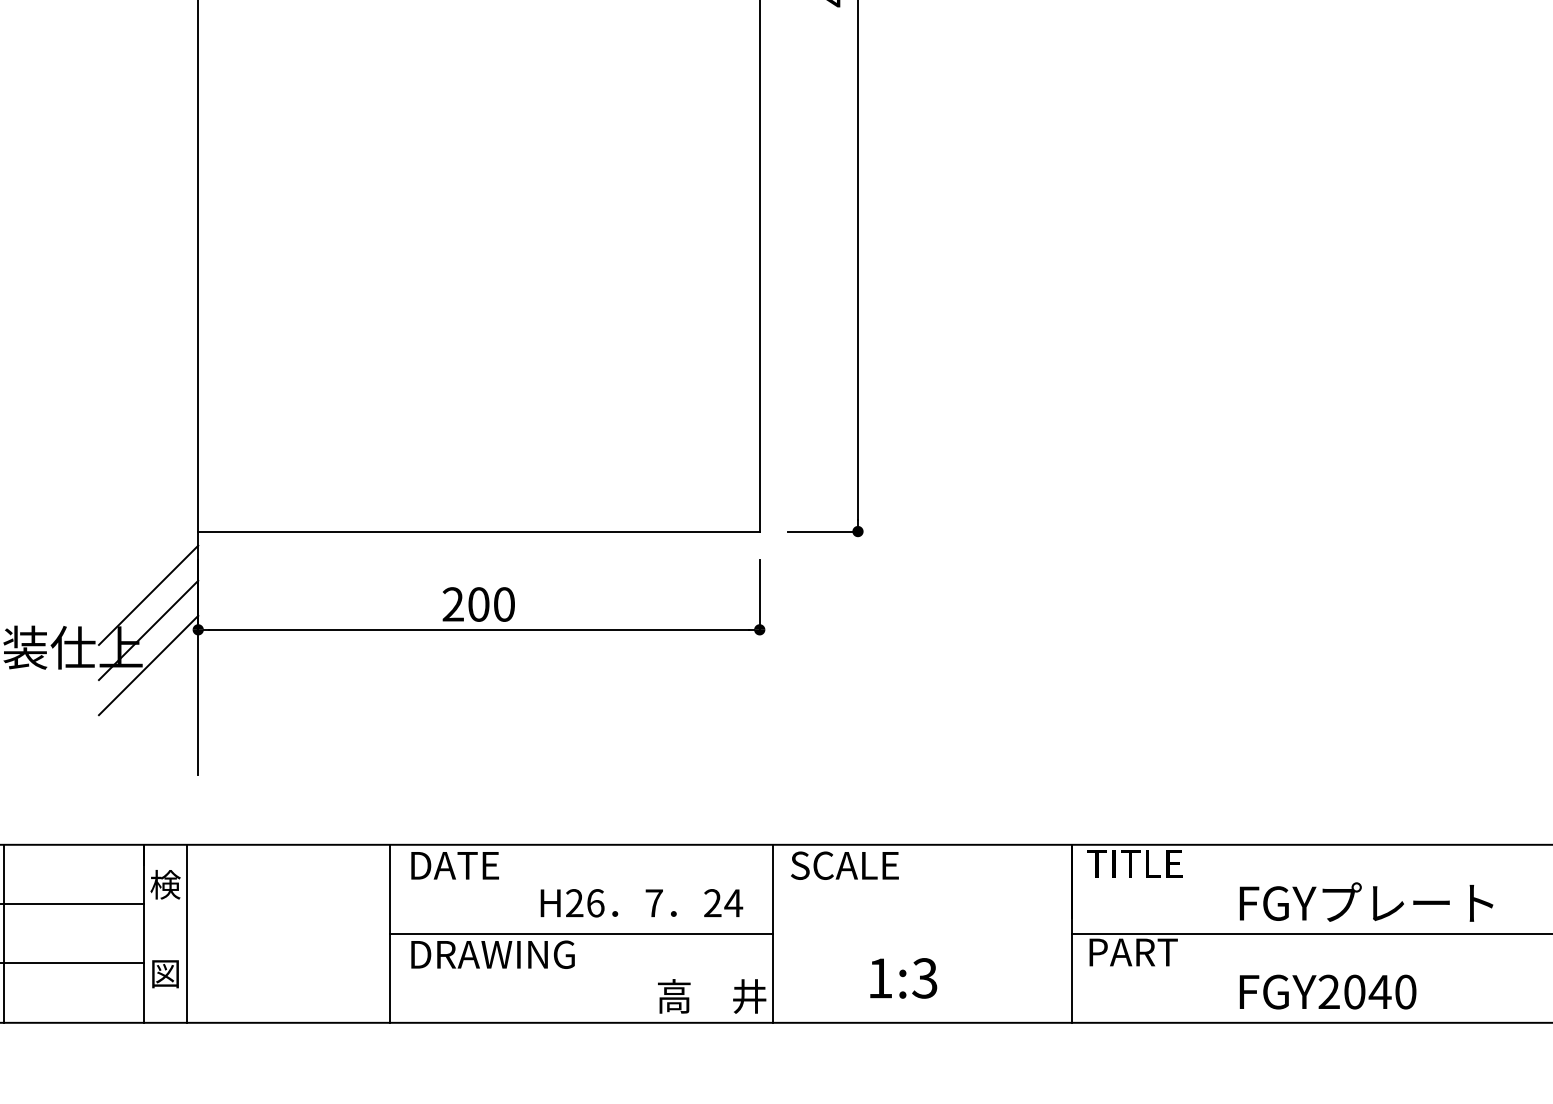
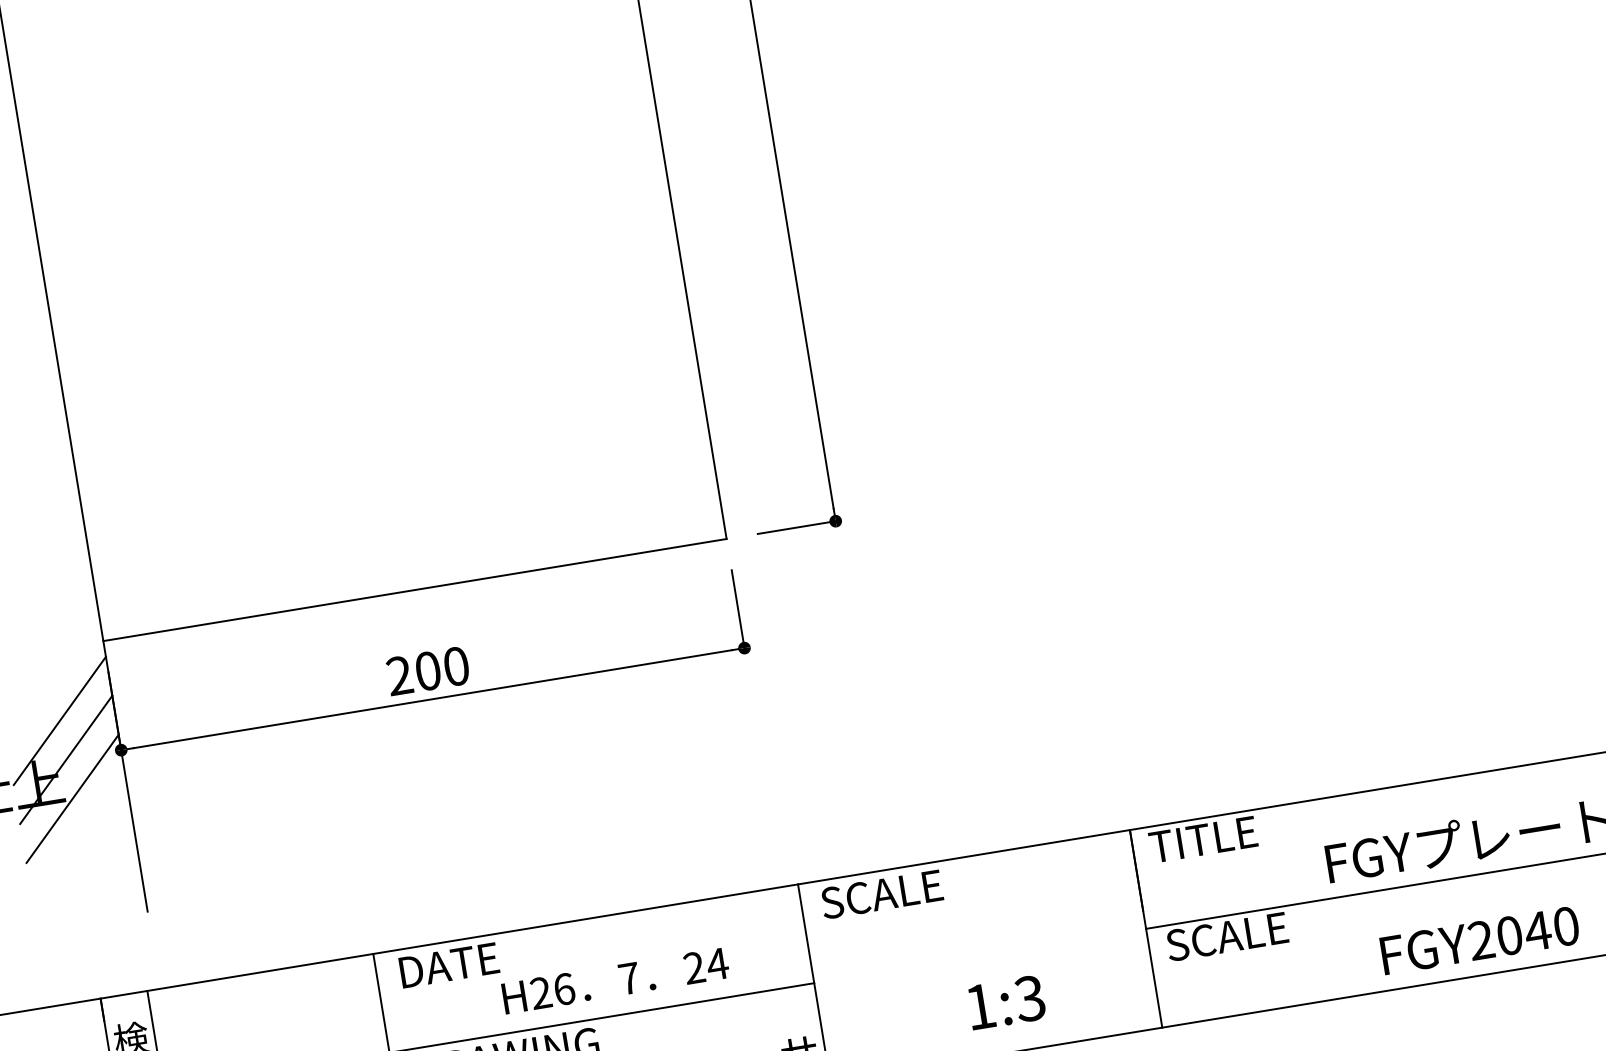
text: (641, 903) -> (615, 981), moved
text: (1141, 952) -> (1226, 936), PART -> SCALE
text: (903, 978) -> (1006, 1002), moved
text: (1327, 991) -> (1479, 940), moved

